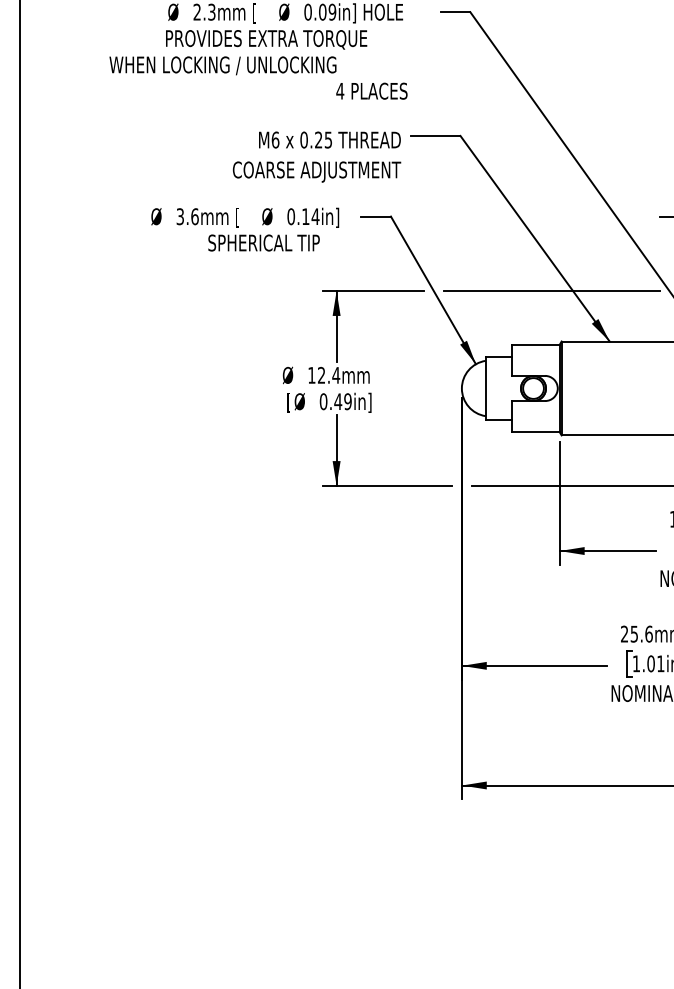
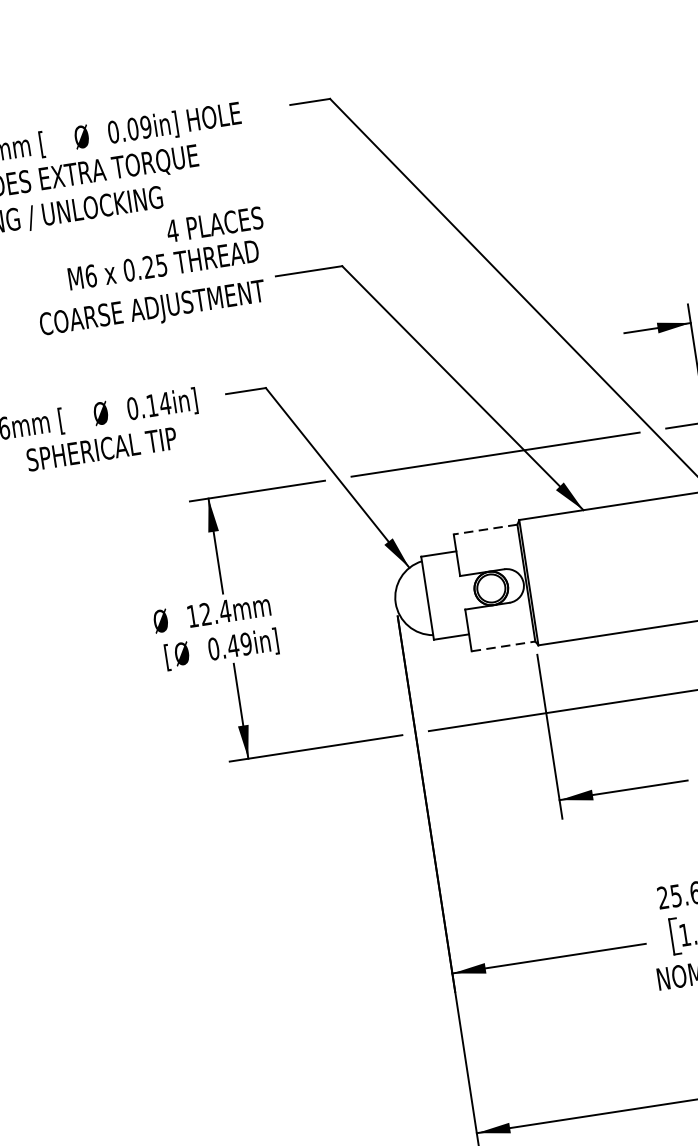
text: (317, 156) -> (150, 289), moved
line: (535, 344) -> (484, 529), solid -> dashed
line: (535, 432) -> (502, 646), solid -> dashed

